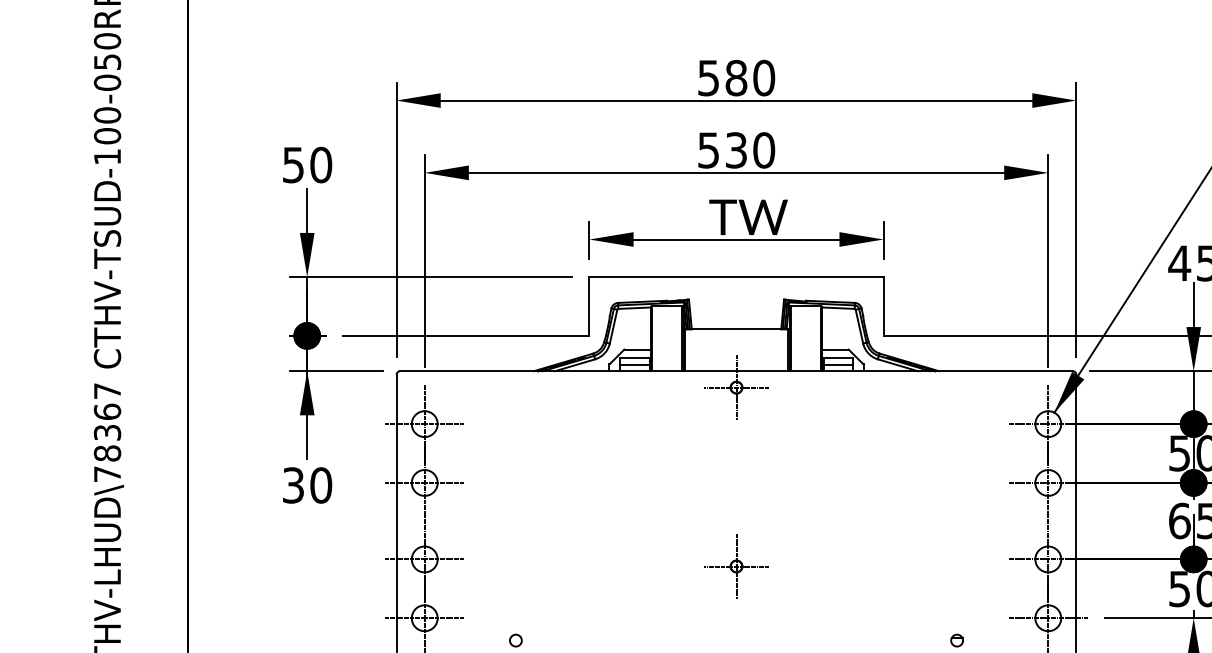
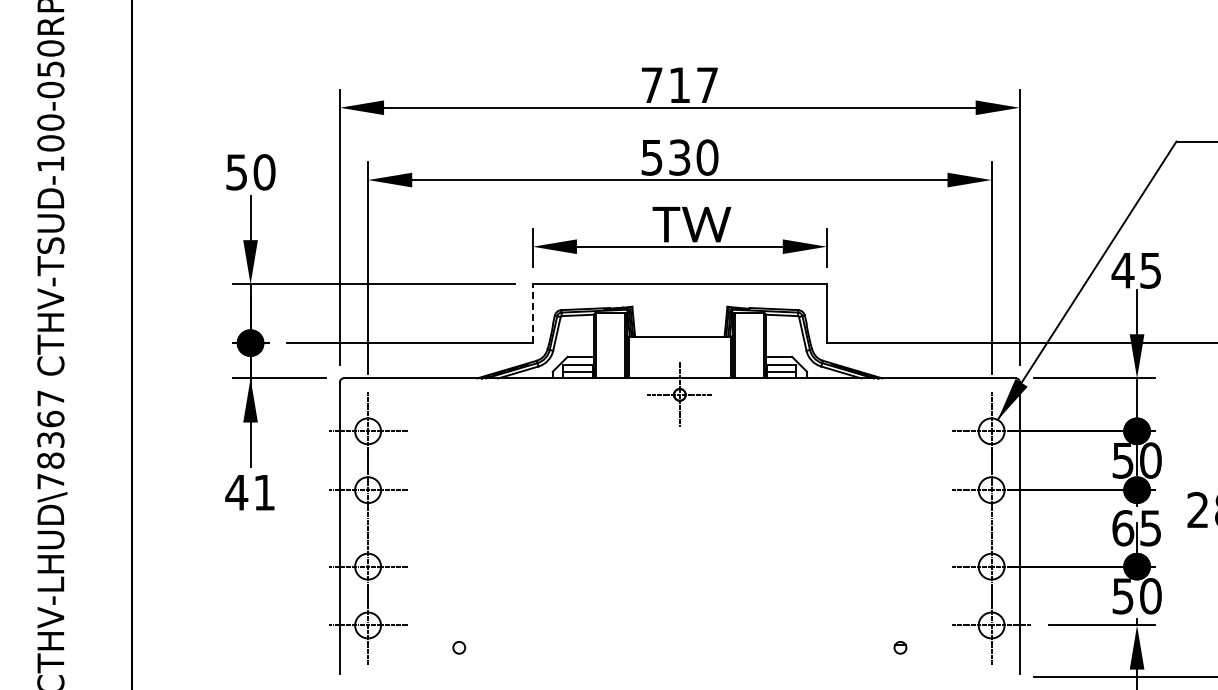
text: (736, 78) -> (679, 85), 580 -> 717
line: (589, 306) -> (532, 313), solid -> dashed
text: (307, 485) -> (250, 492), 30 -> 41
part: (736, 566) -> (679, 573), removed

